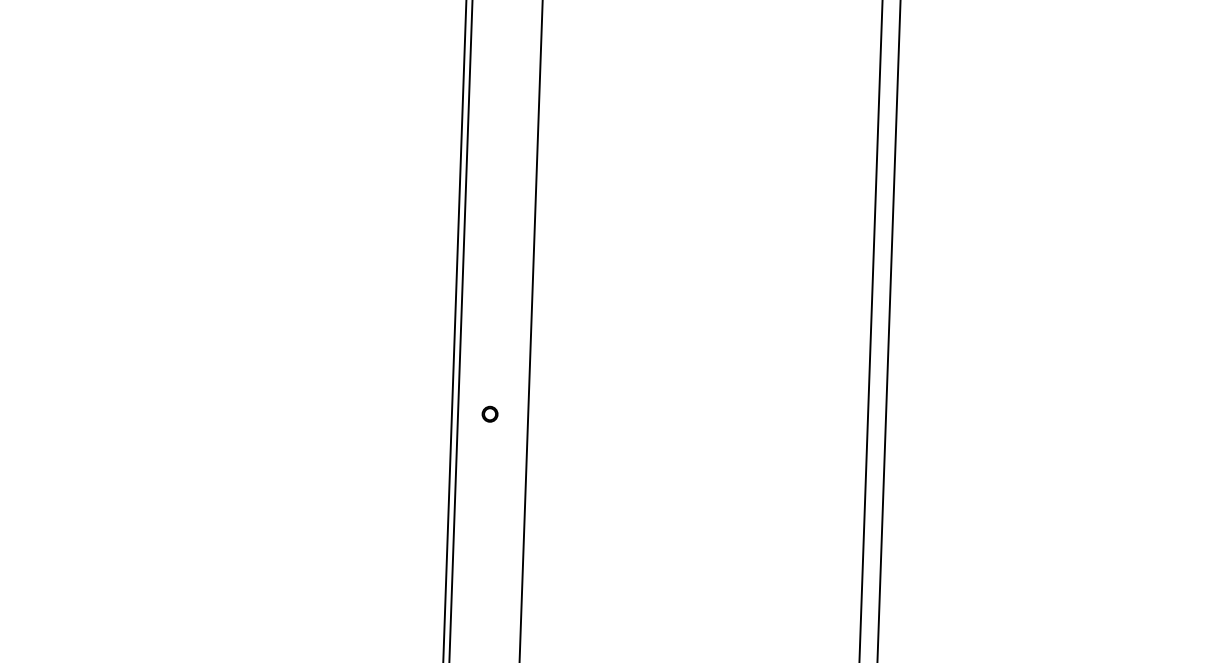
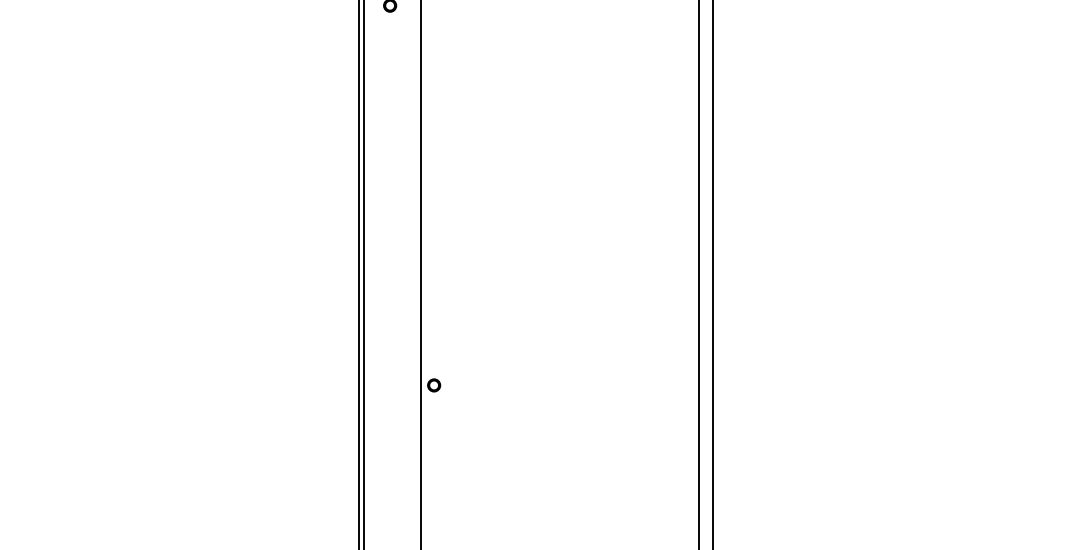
circle: (490, 414) -> (434, 385), moved

